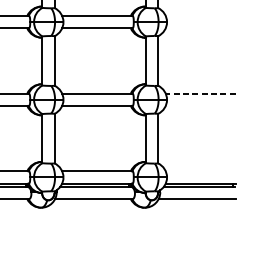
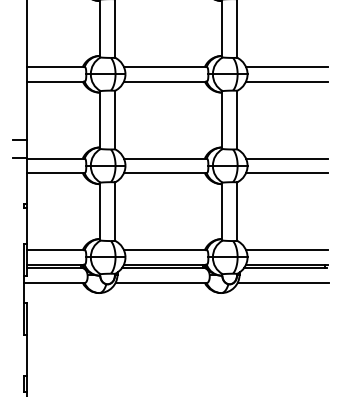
line: (200, 15) -> (287, 66), added
line: (200, 28) -> (287, 81), added
line: (200, 93) -> (286, 158), dashed -> solid
line: (200, 106) -> (287, 173), added
line: (200, 171) -> (287, 250), added

